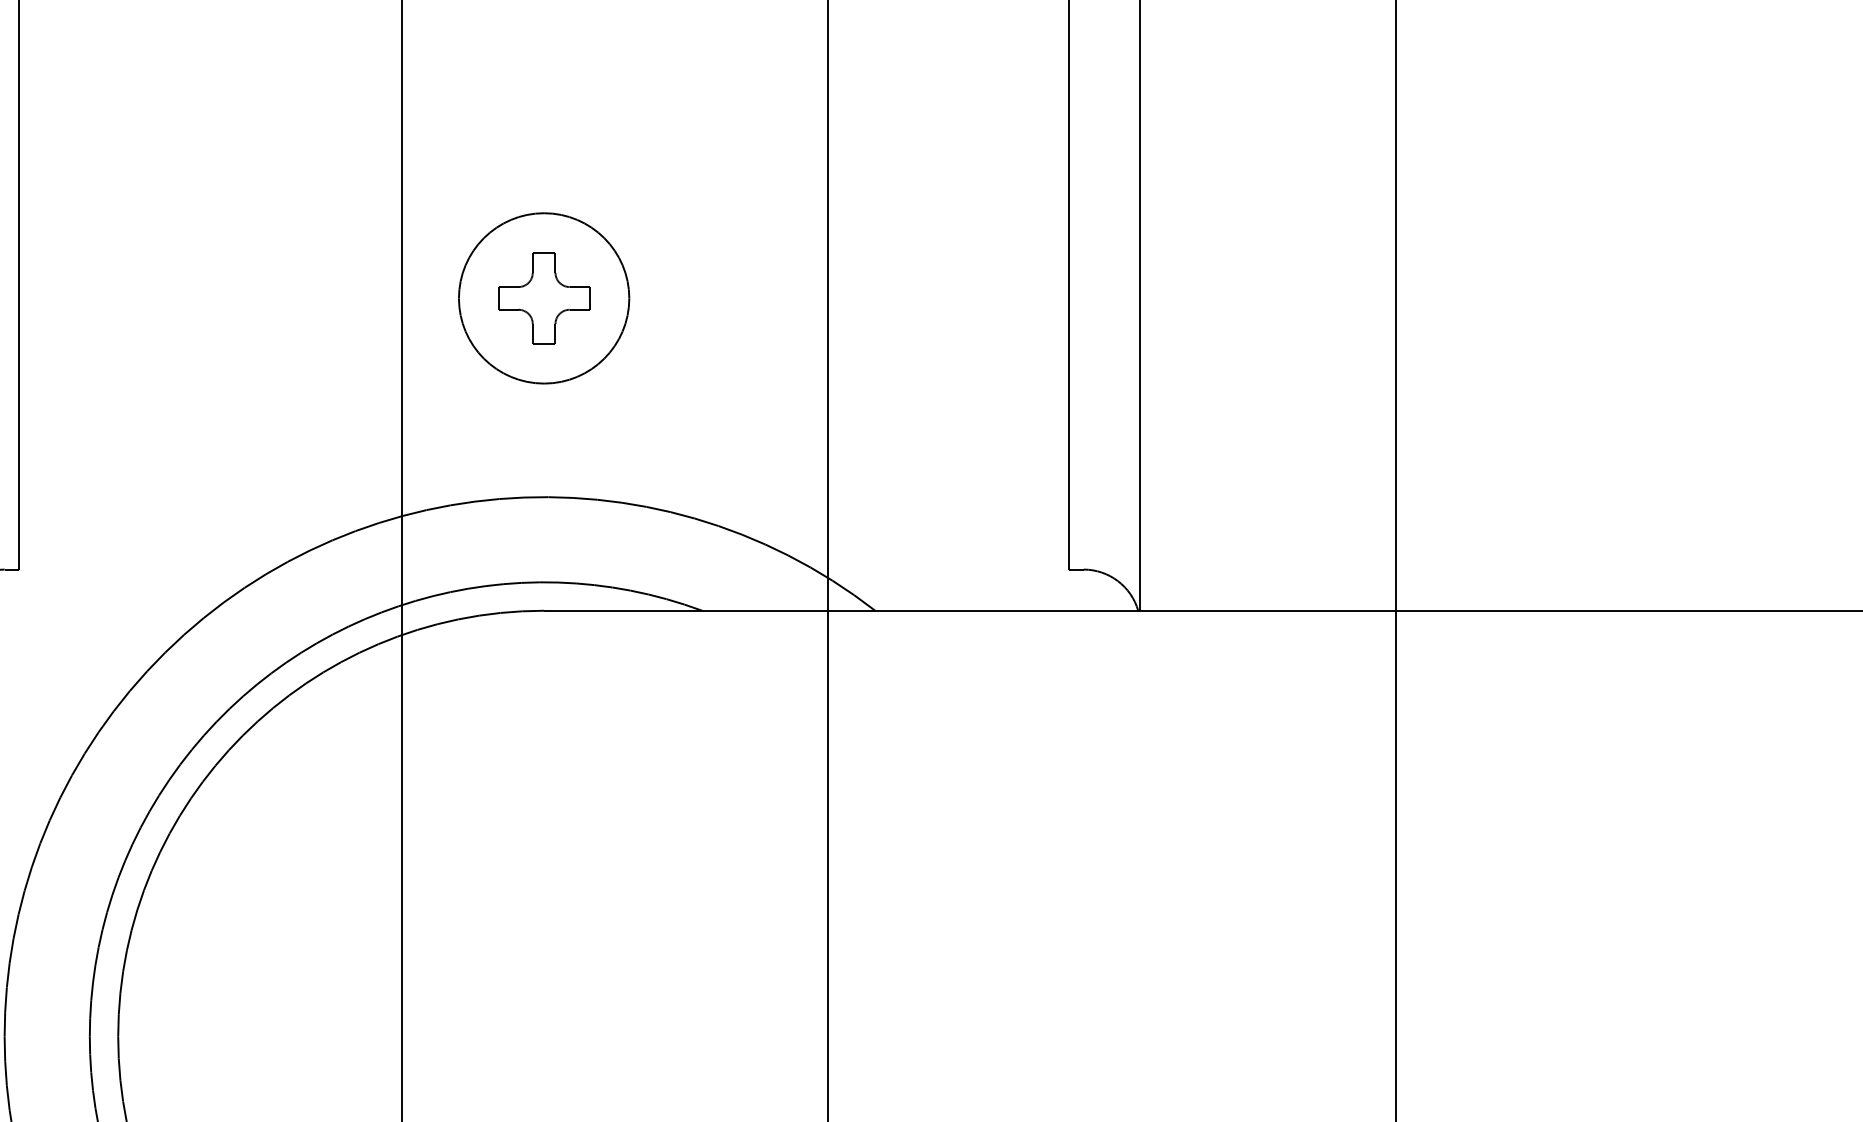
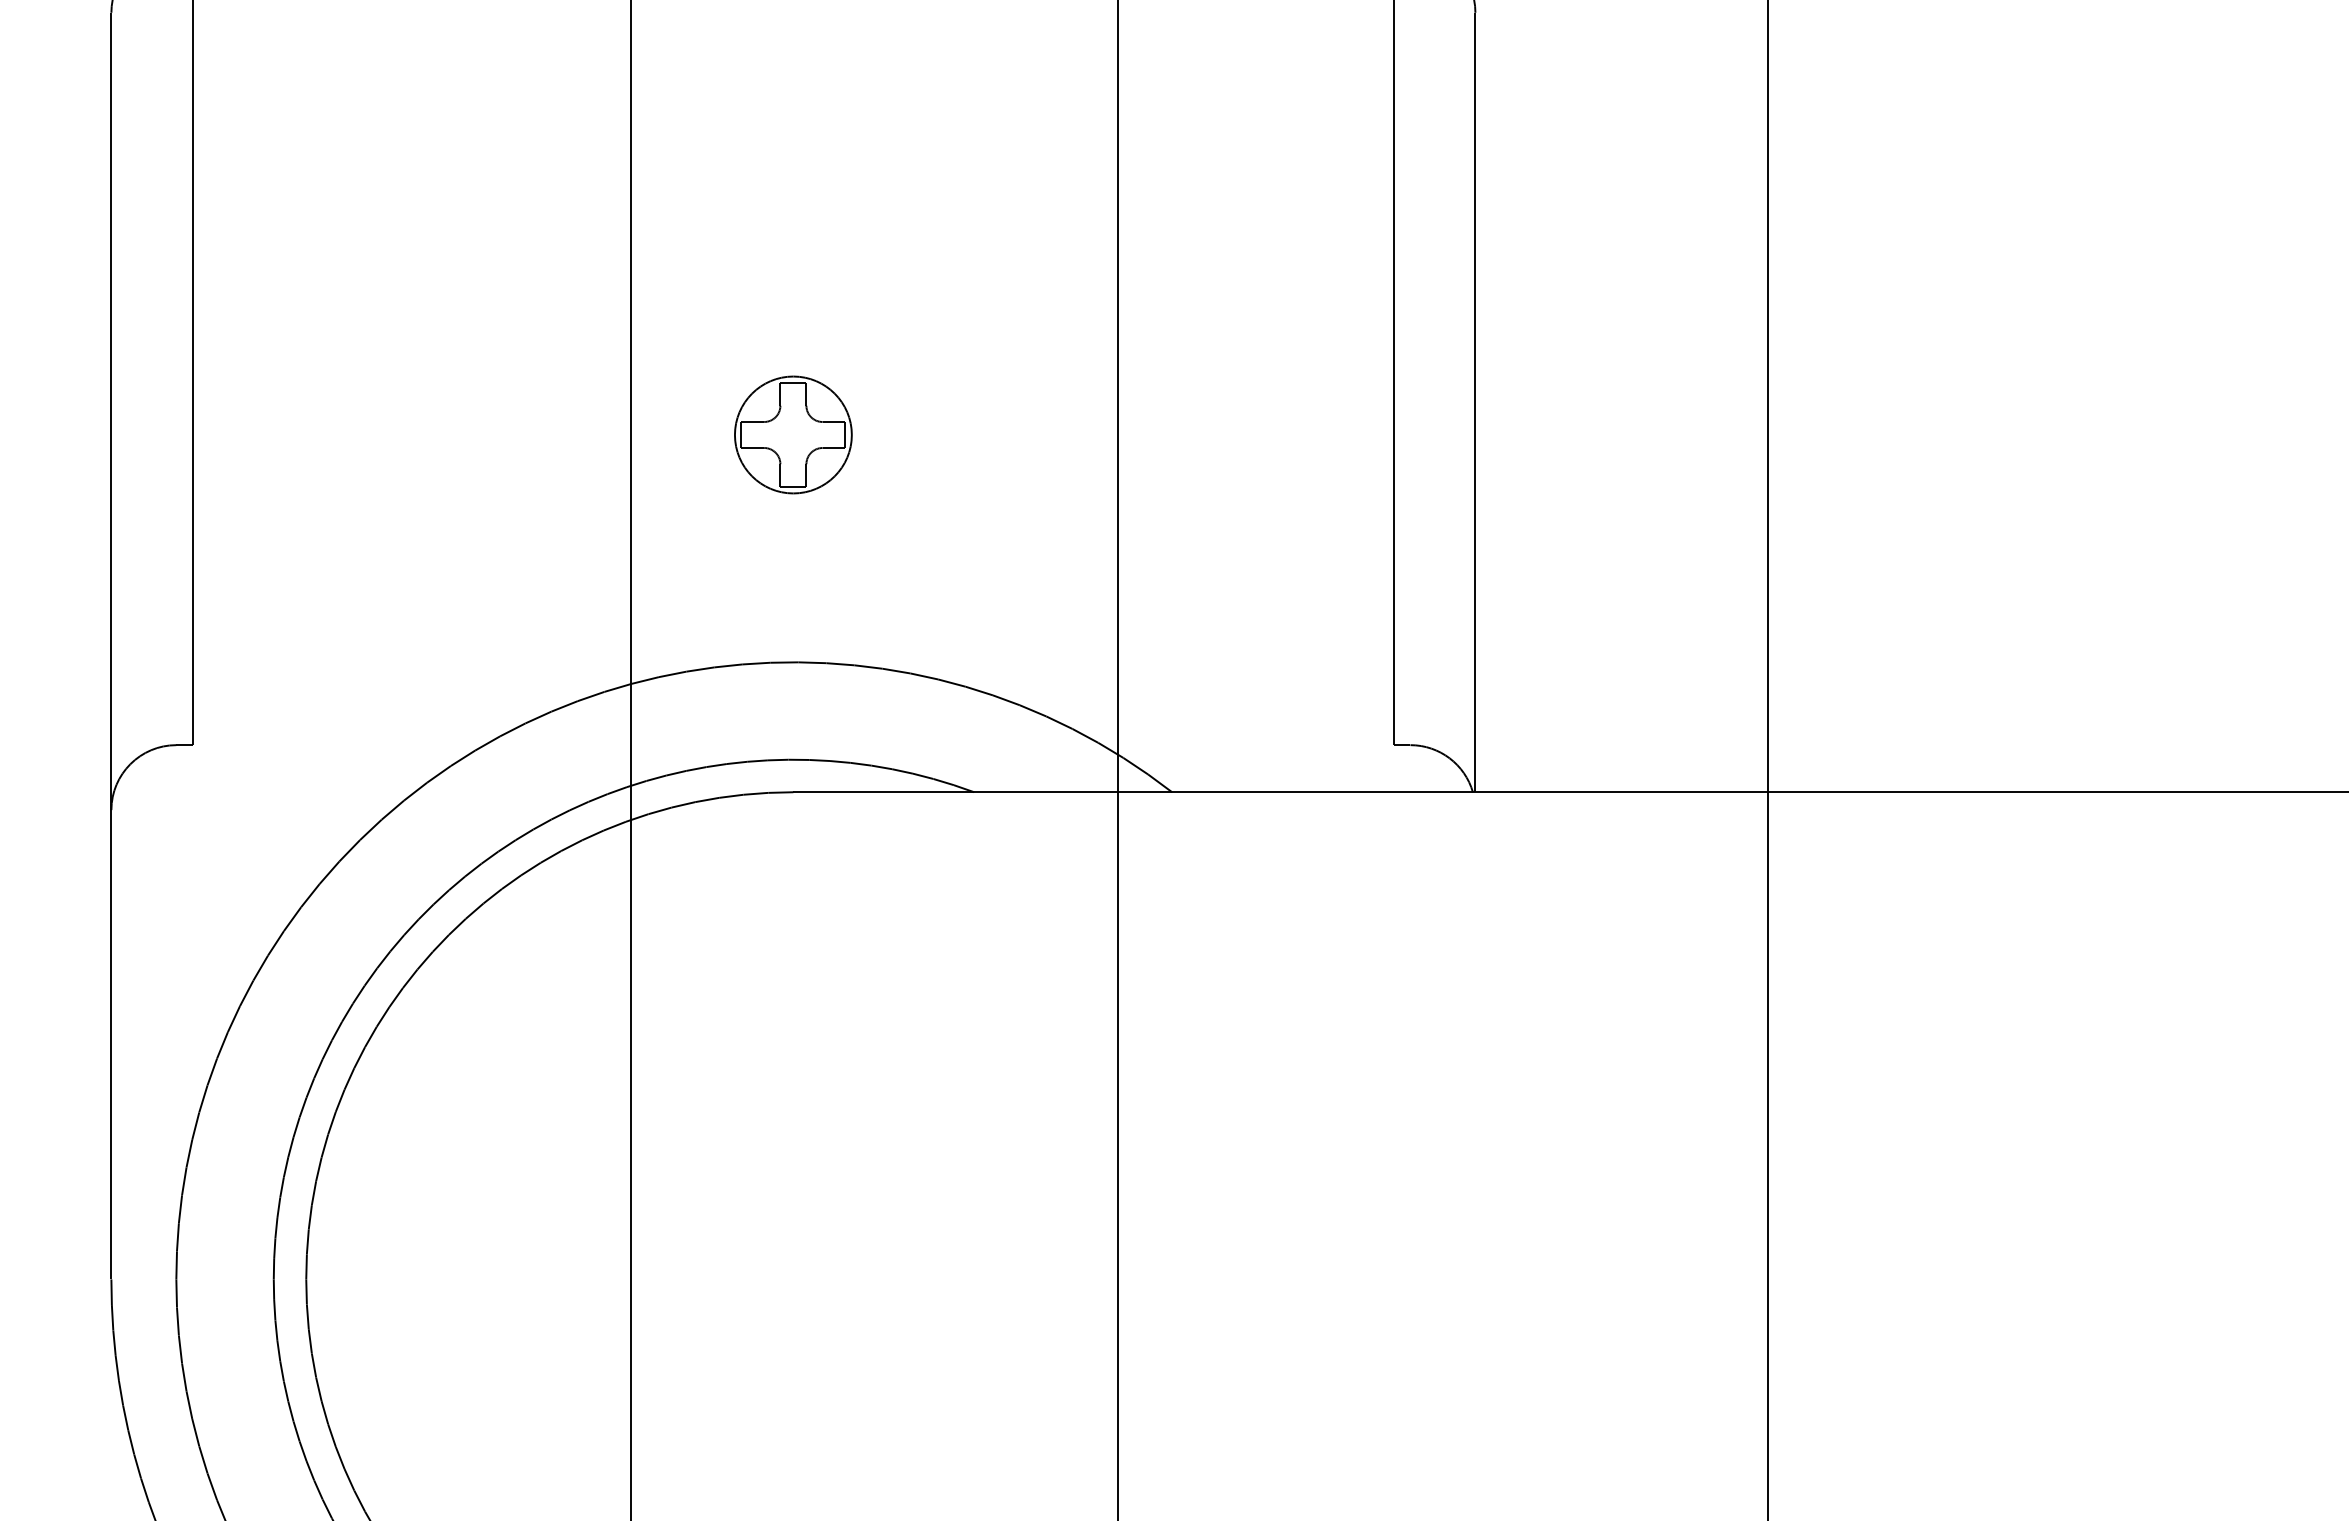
circle: (543, 297) -> (792, 434), size x0.6

